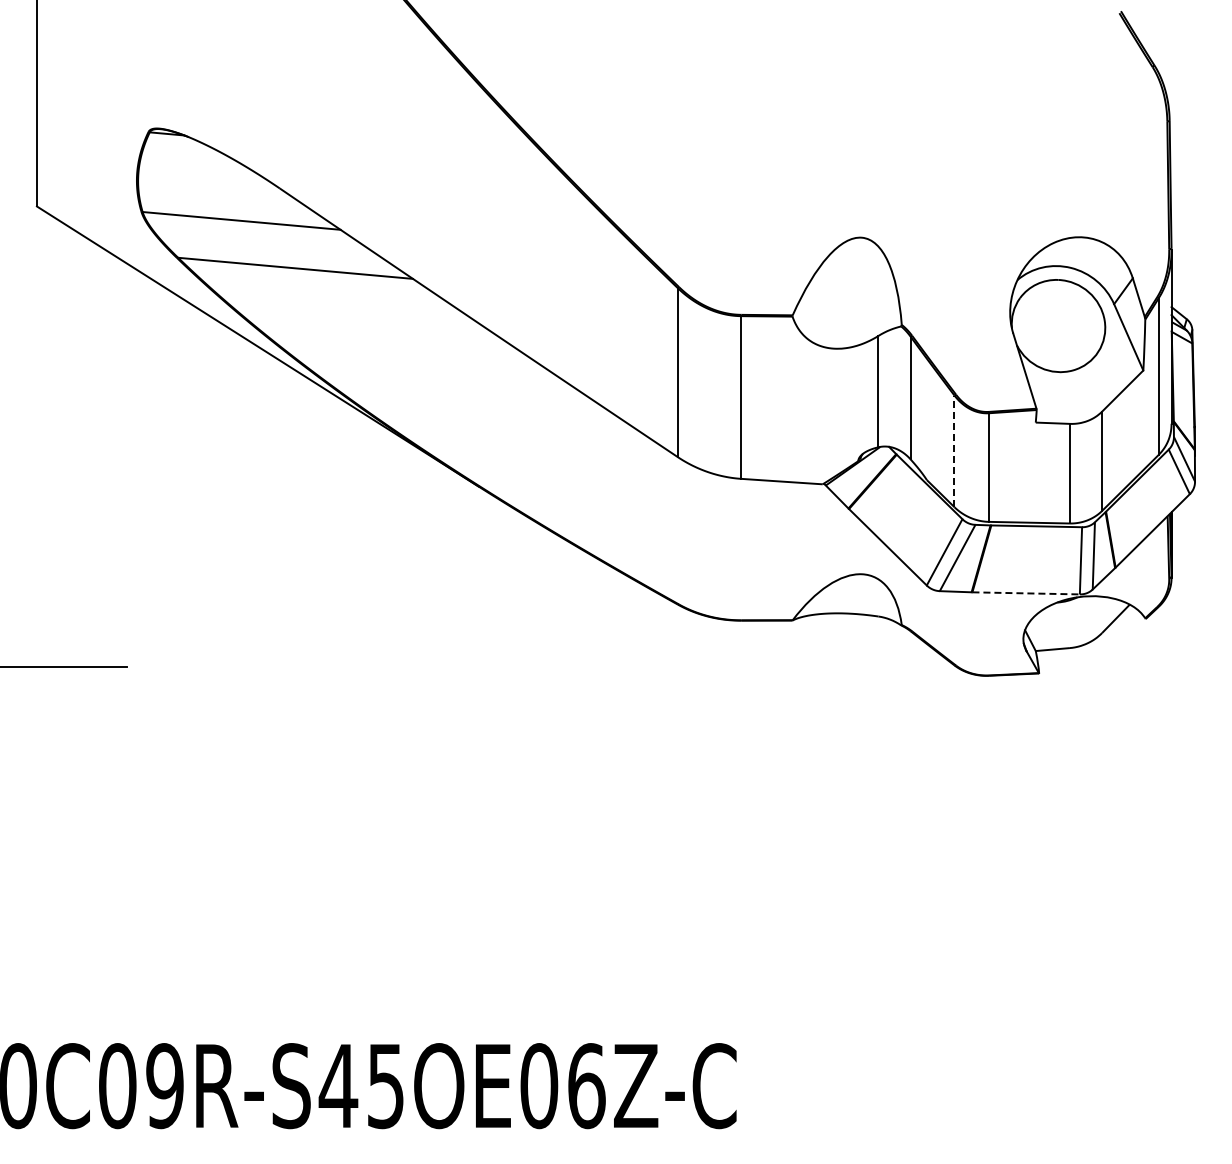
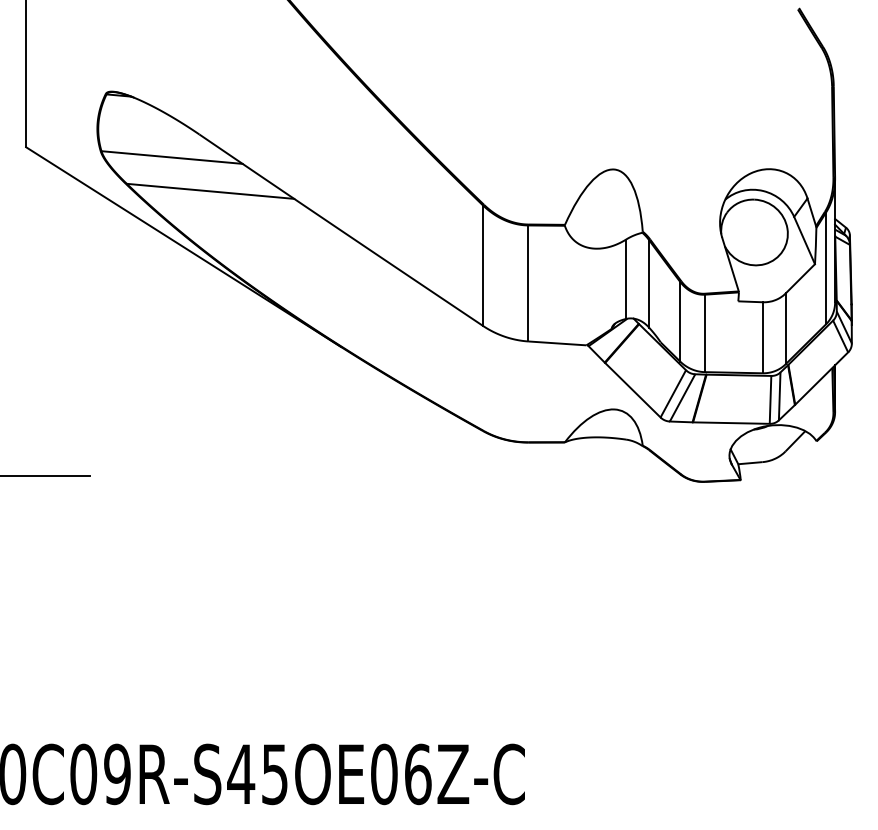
line: (954, 451) -> (680, 321), dashed -> solid
line: (1026, 593) -> (731, 423), dashed -> solid

